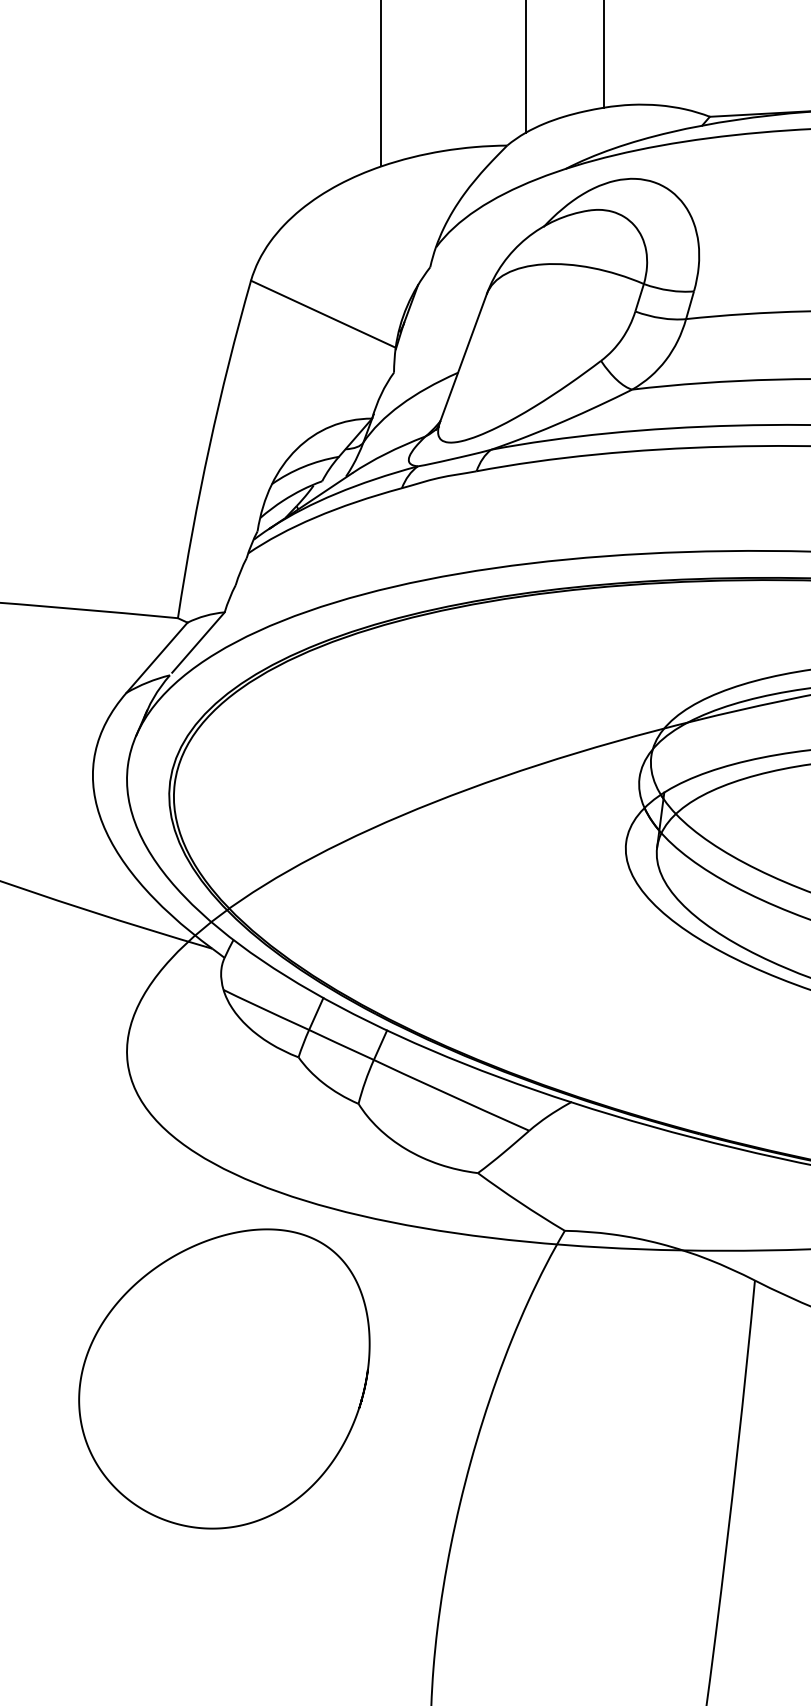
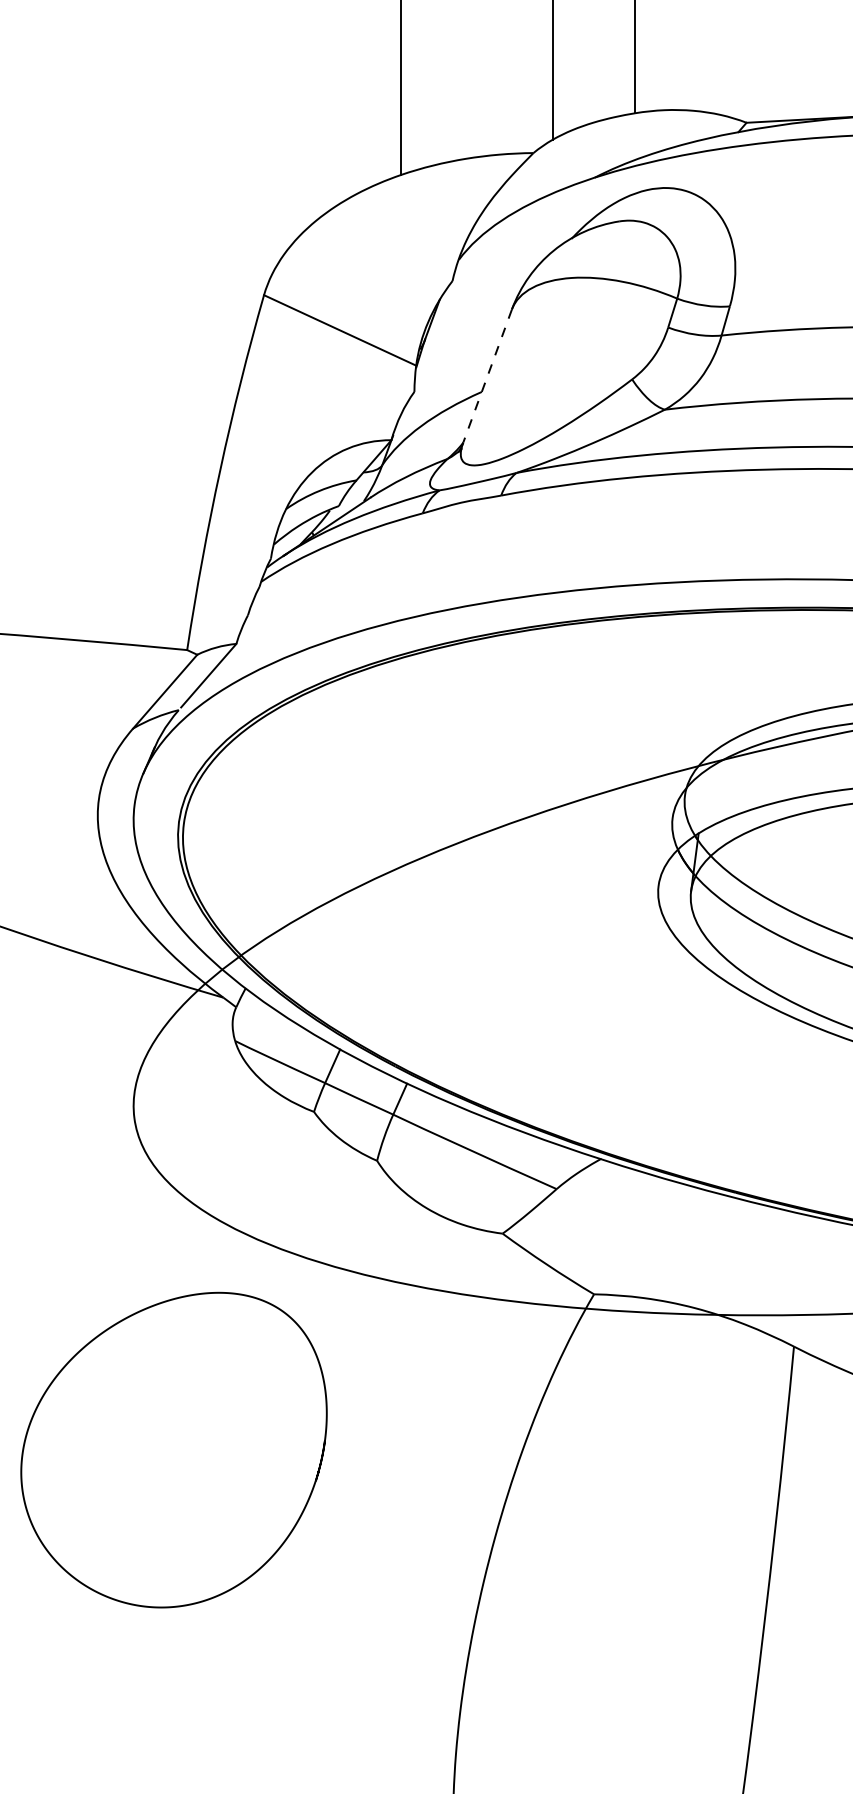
line: (463, 358) -> (487, 376), solid -> dashed
curve: (144, 1278) -> (89, 1344), moved

